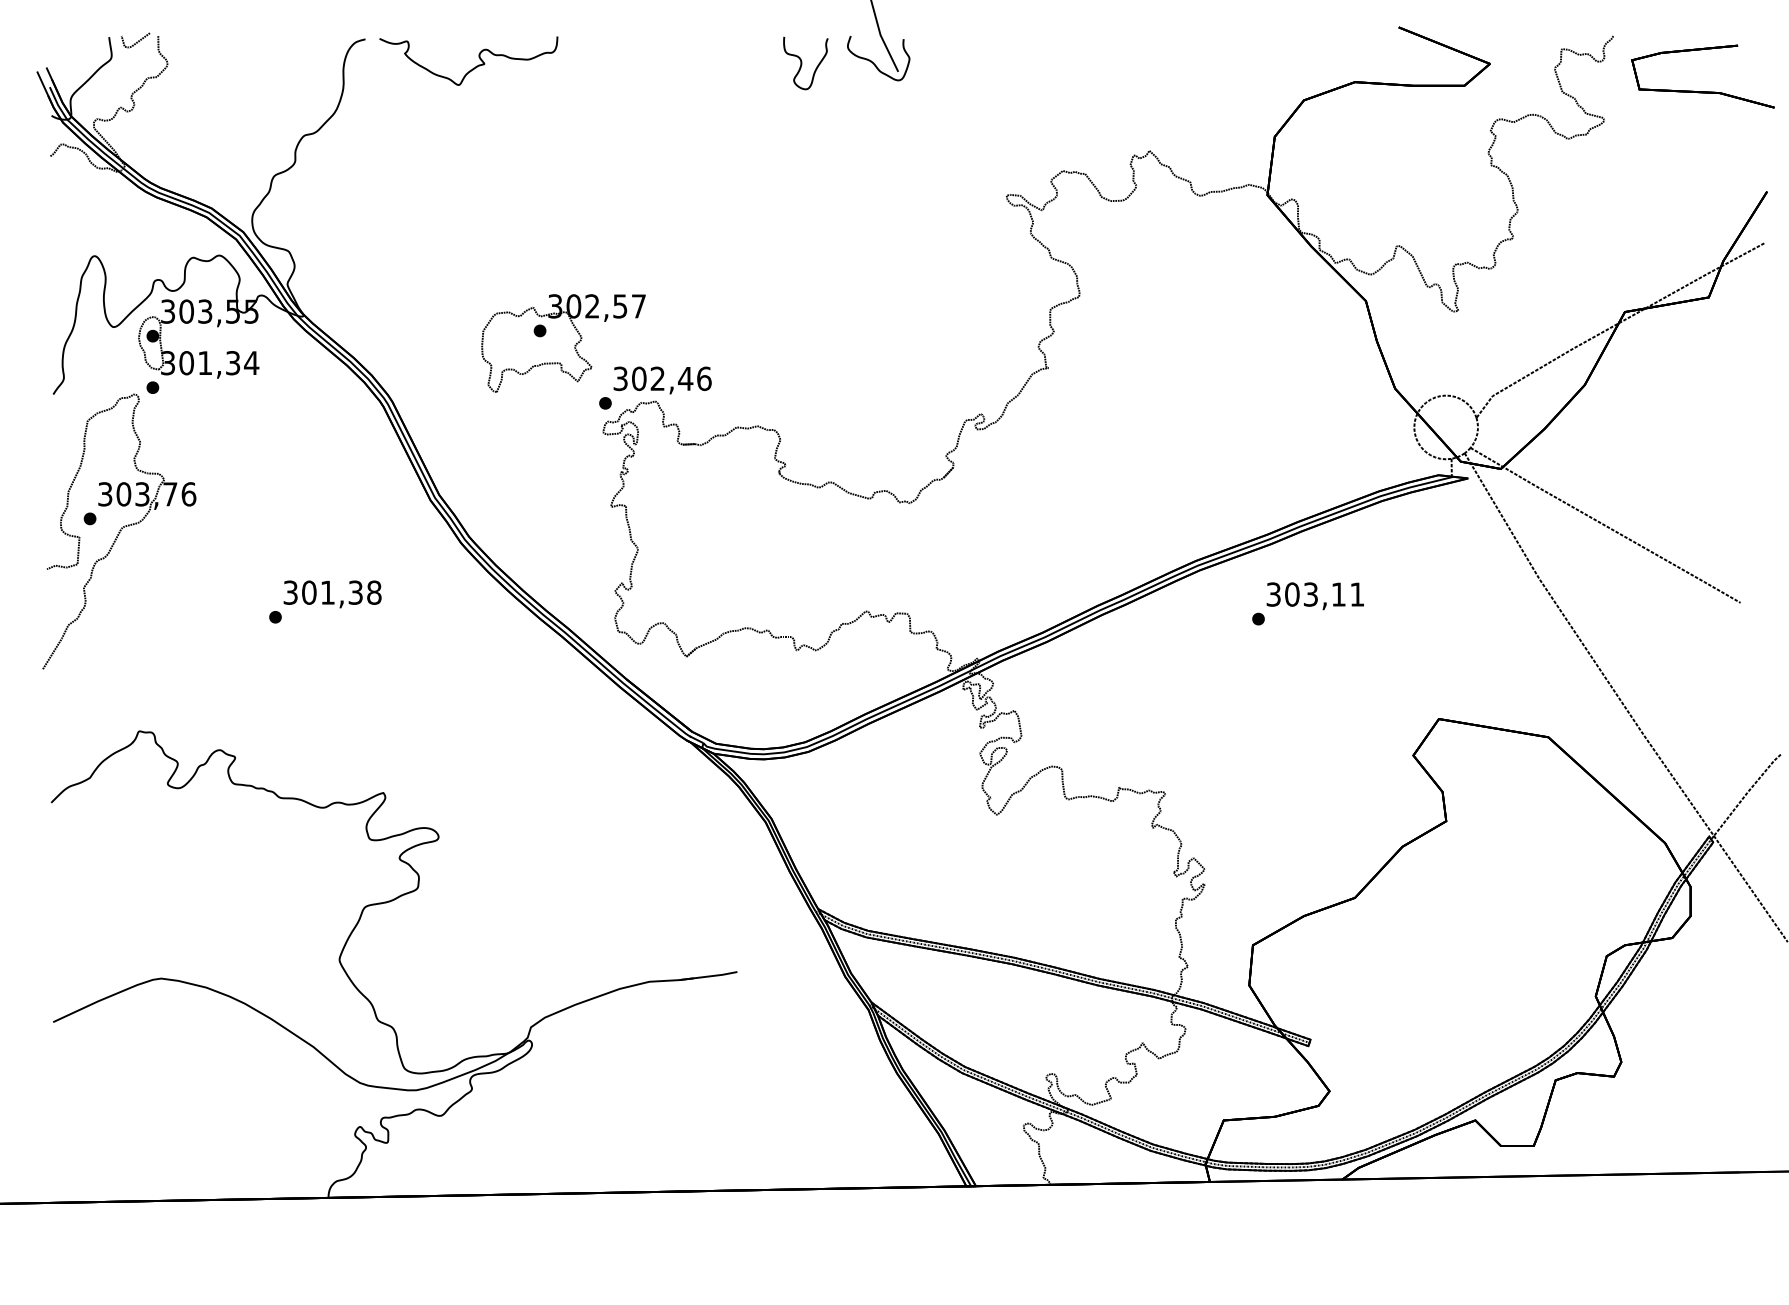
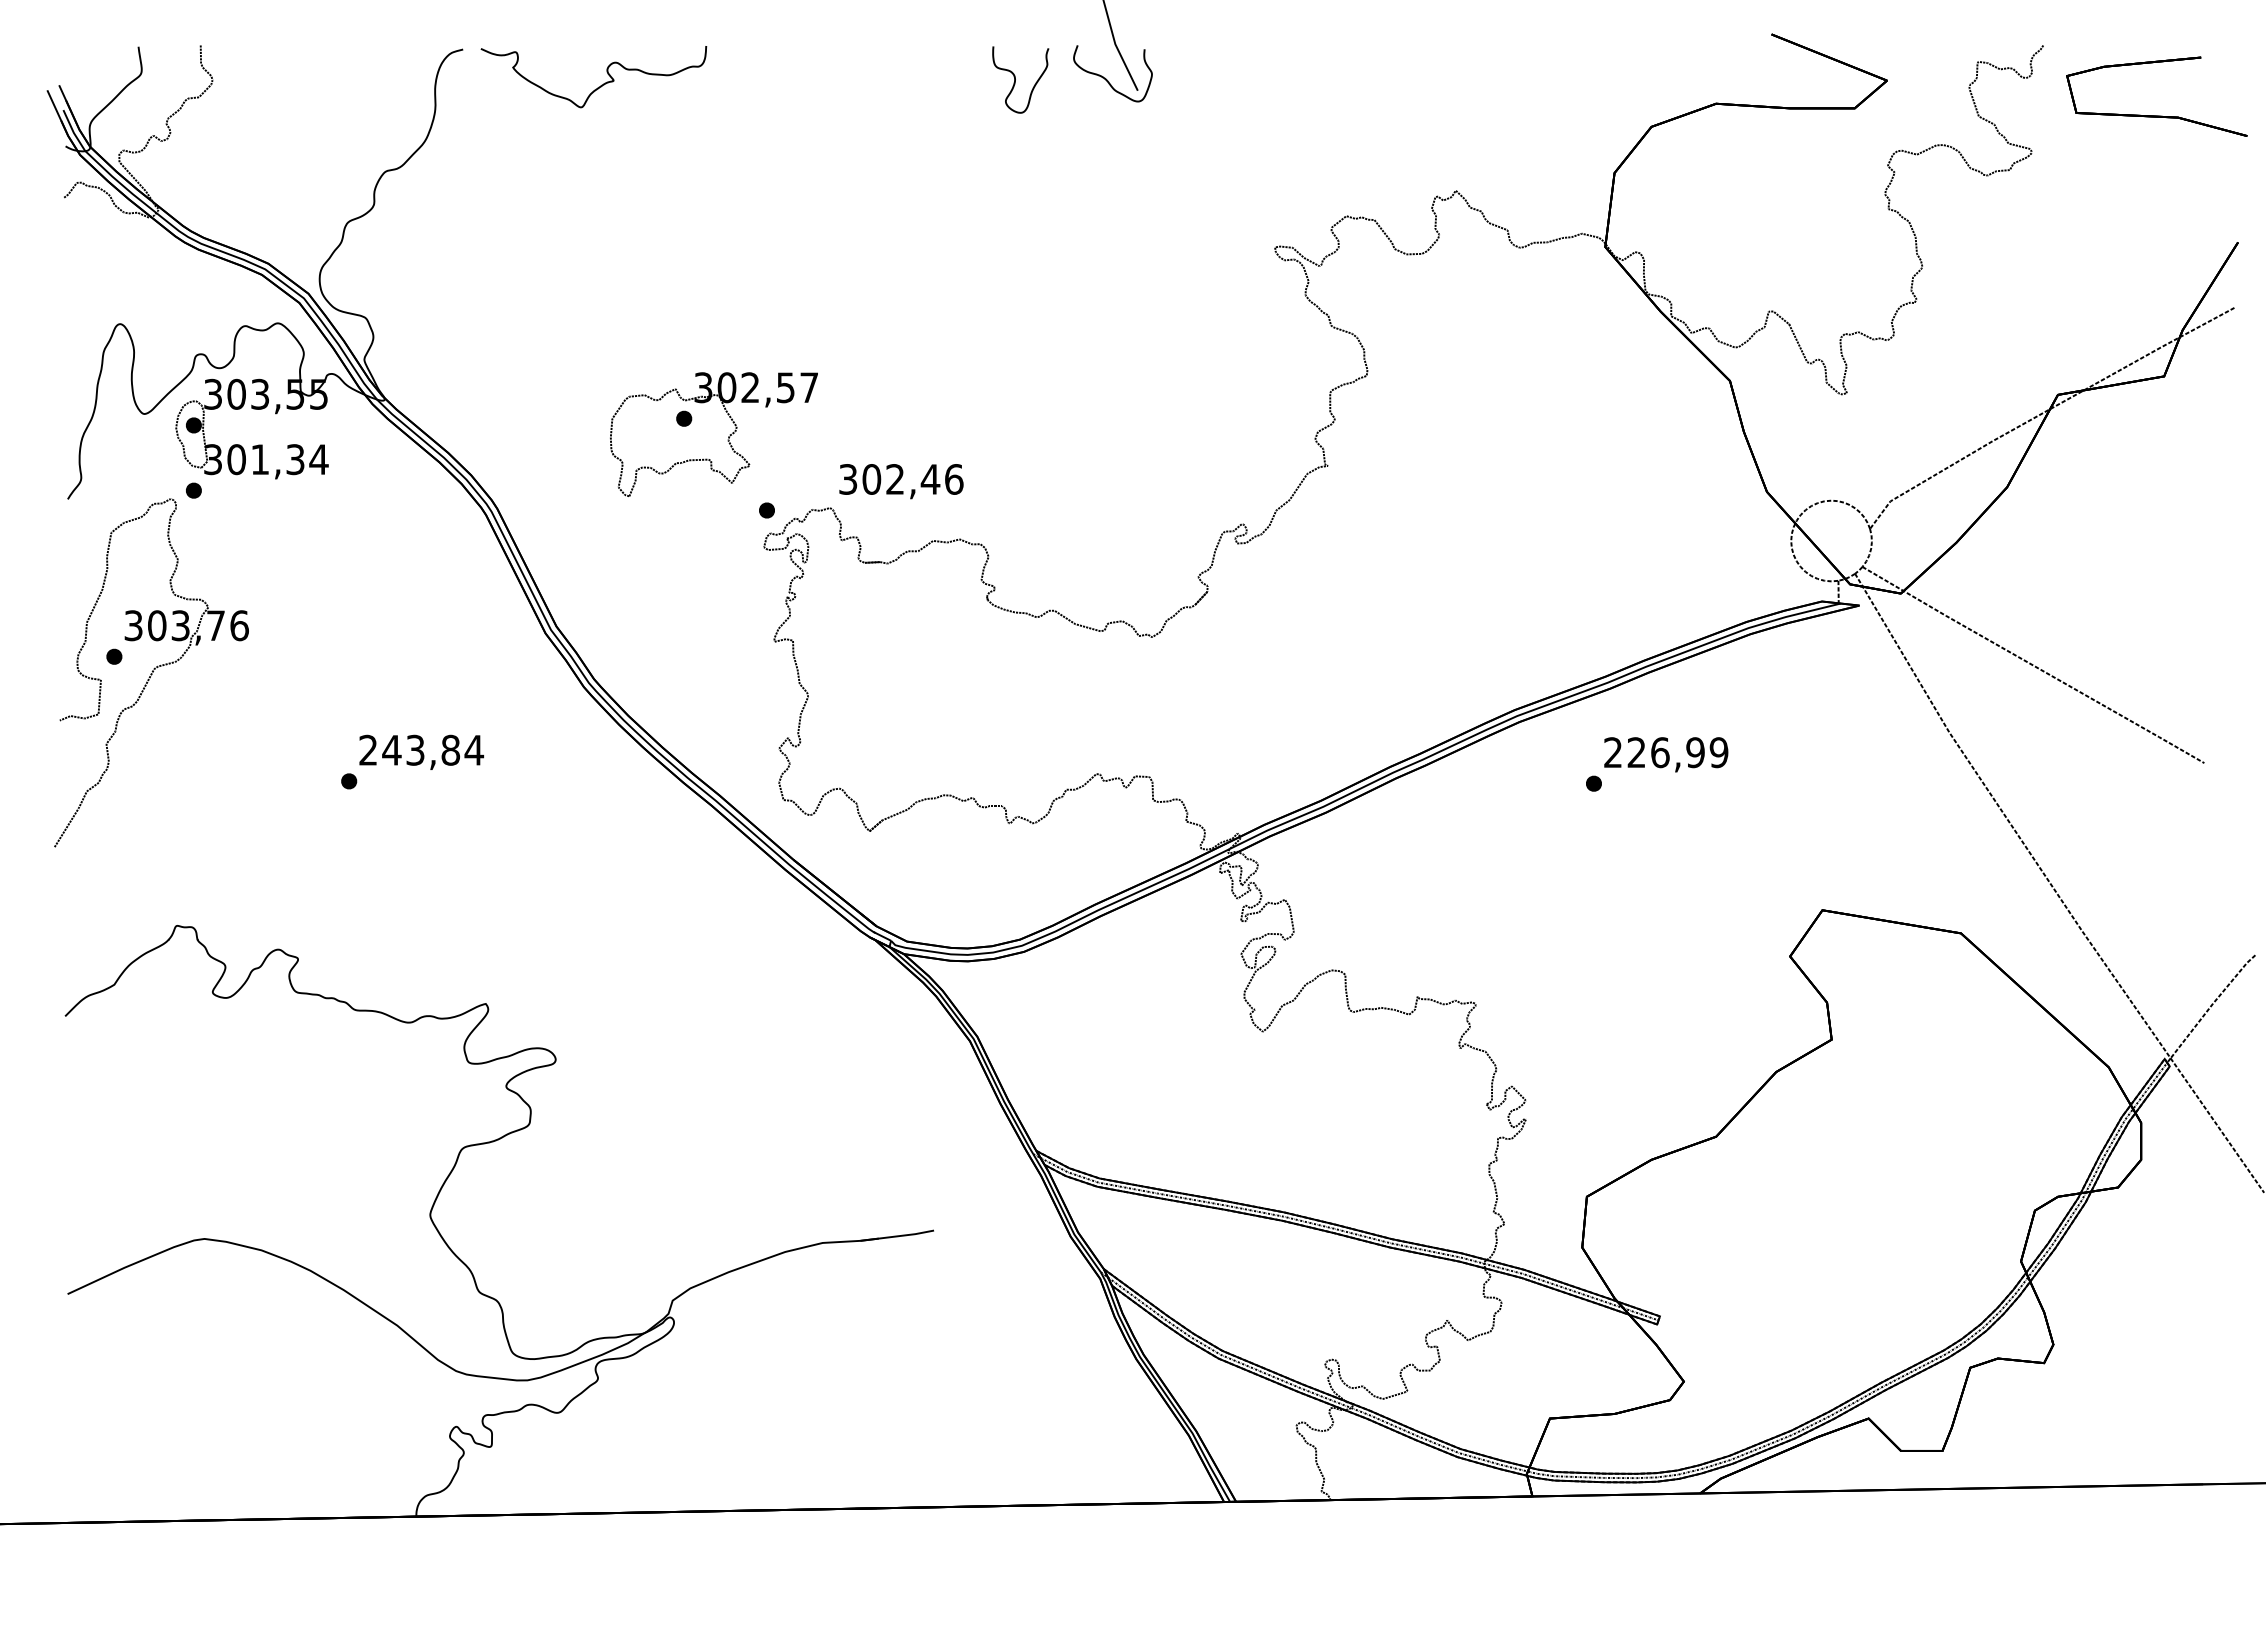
line: (136, 41) -> (173, 52), removed
text: (662, 380) -> (901, 481), moved
text: (332, 592) -> (421, 749), 301,38 -> 243,84
text: (1315, 594) -> (1666, 752), 303,11 -> 226,99

